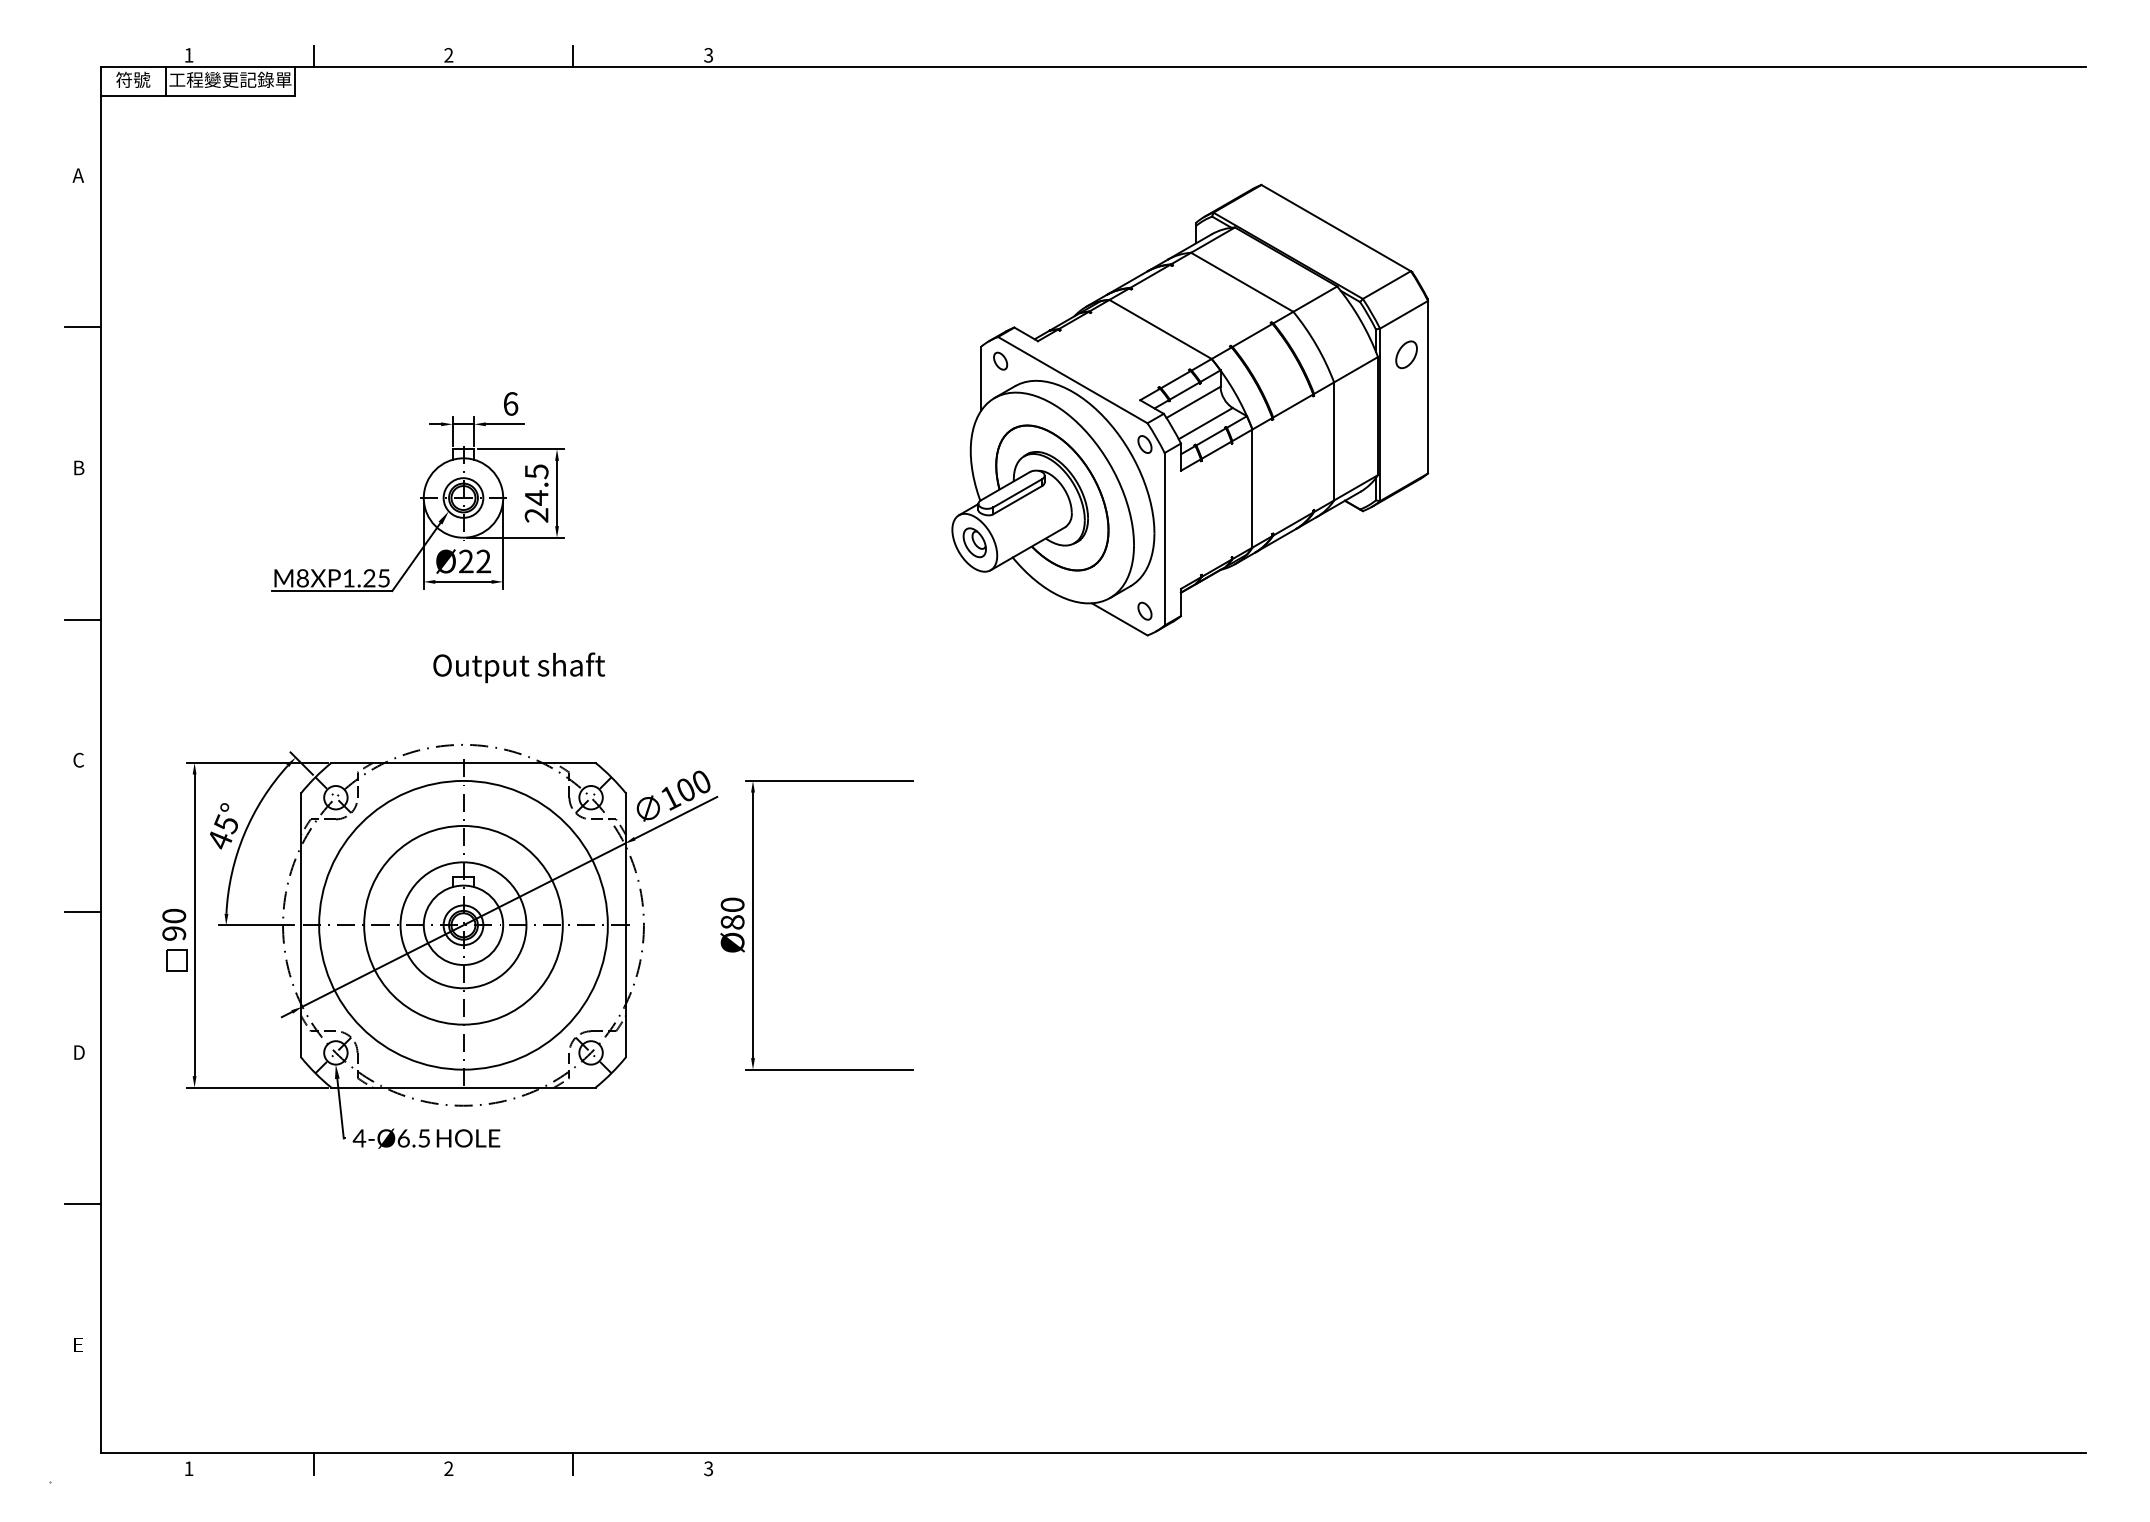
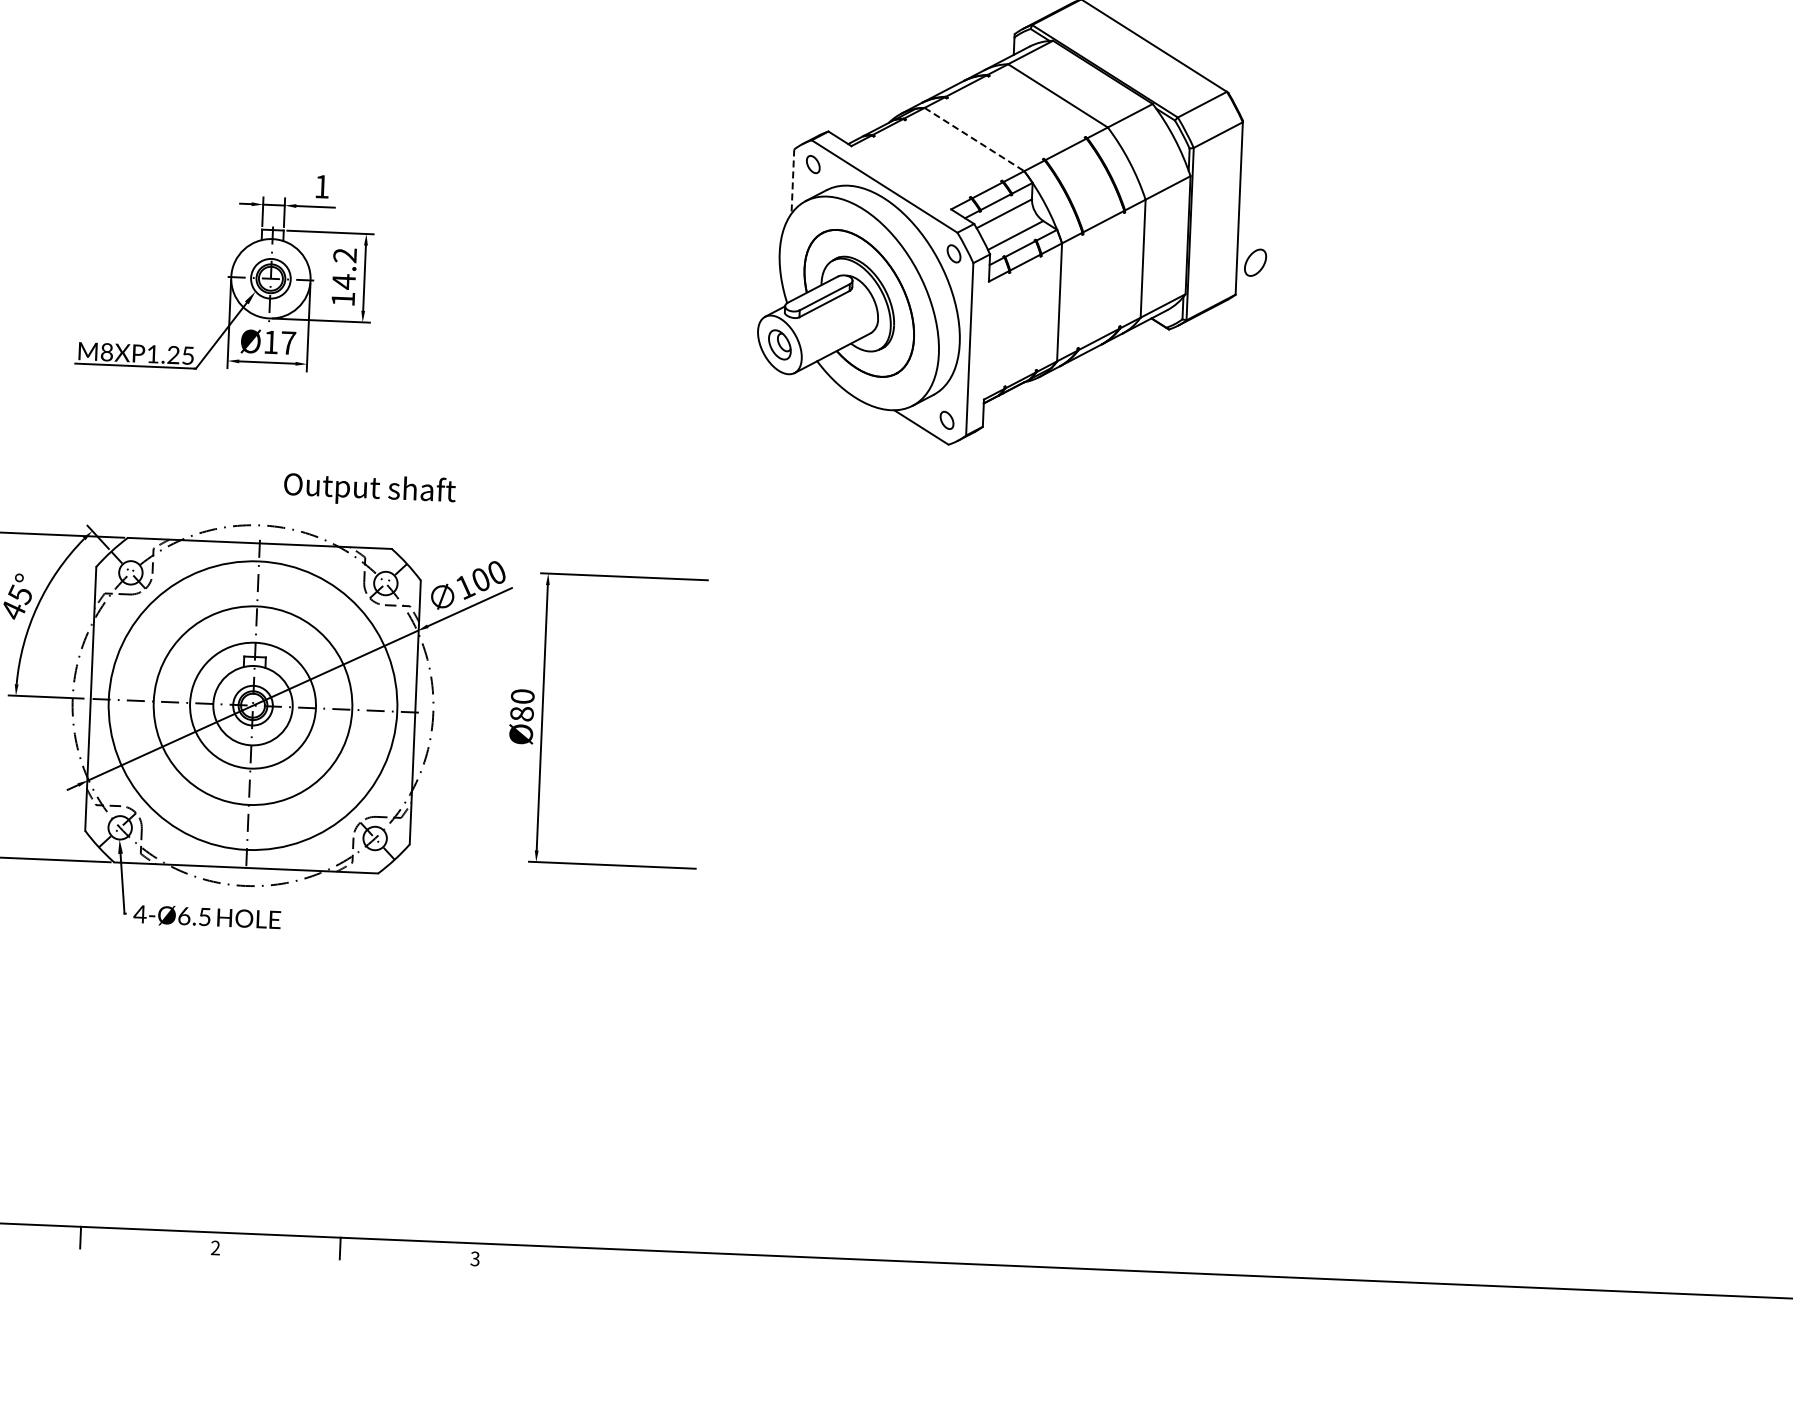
line: (1161, 329) -> (975, 139), solid -> dashed
part: (1406, 354) -> (1255, 262), moved
line: (980, 379) -> (792, 182), solid -> dashed
text: (511, 403) -> (322, 186), 6 -> 1
text: (536, 493) -> (344, 277), 24.5 -> 14.2
text: (475, 561) -> (280, 342), Ø22 -> Ø17
text: (519, 667) -> (370, 489), moved

